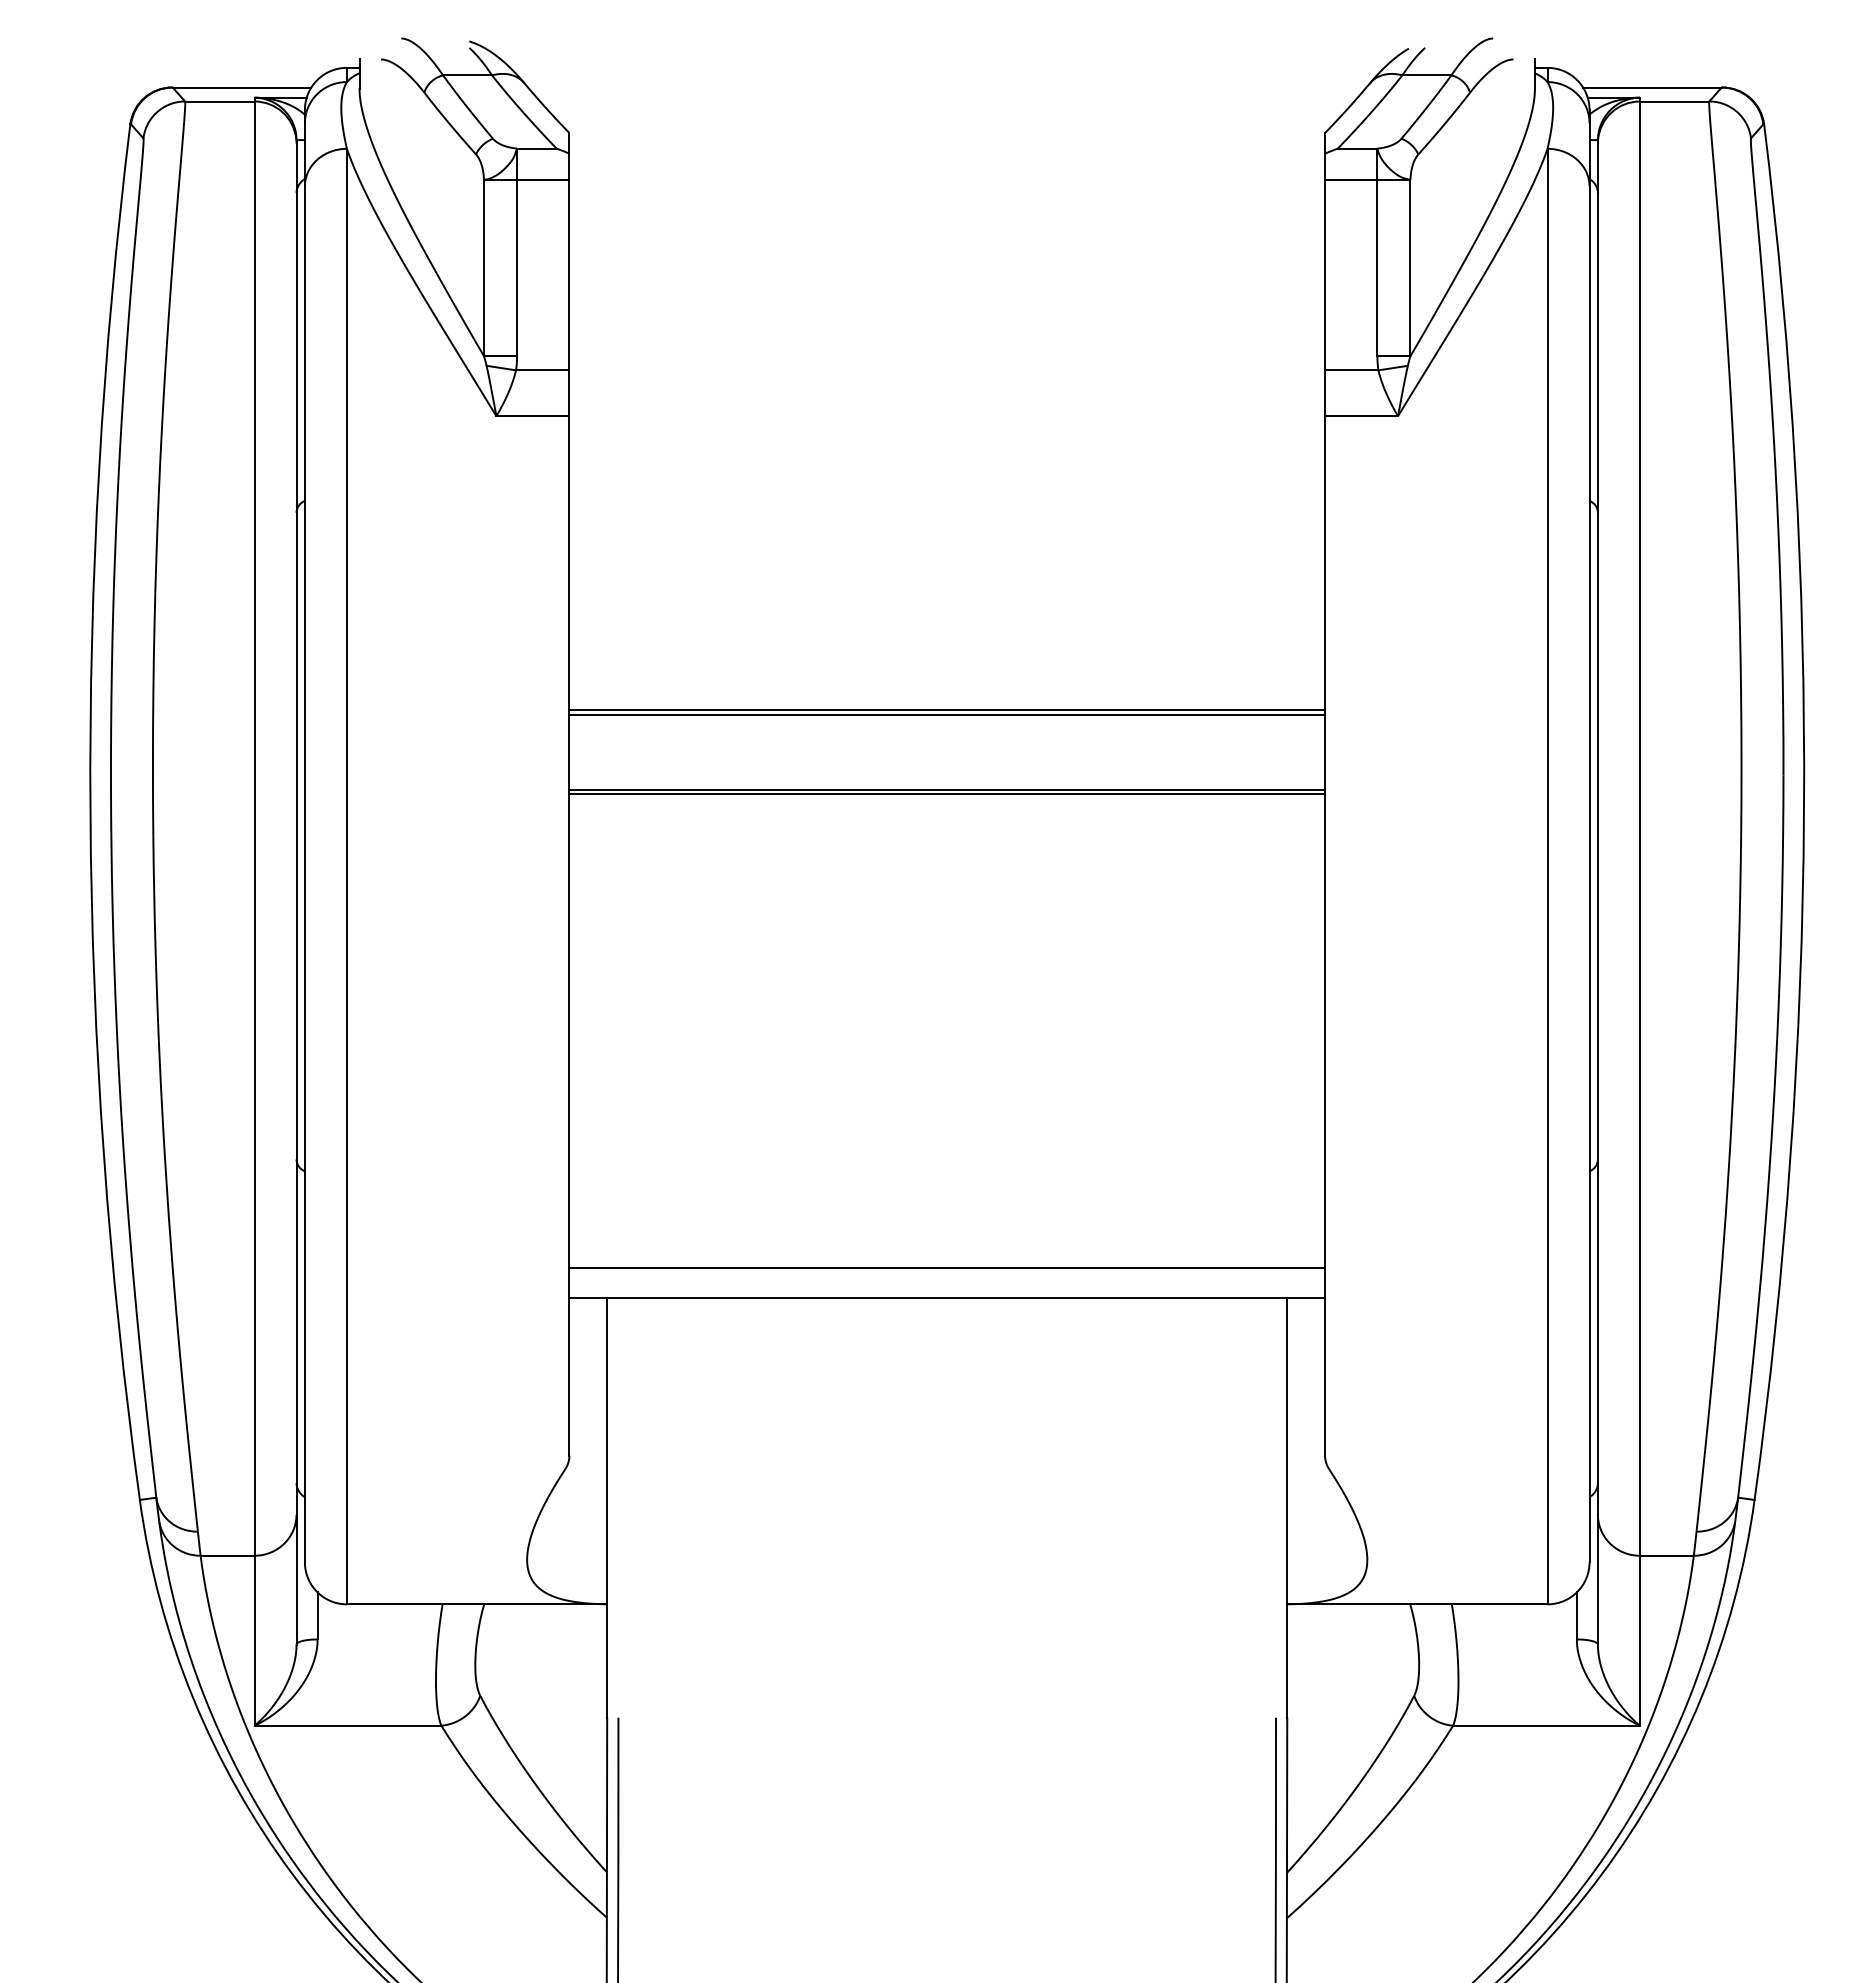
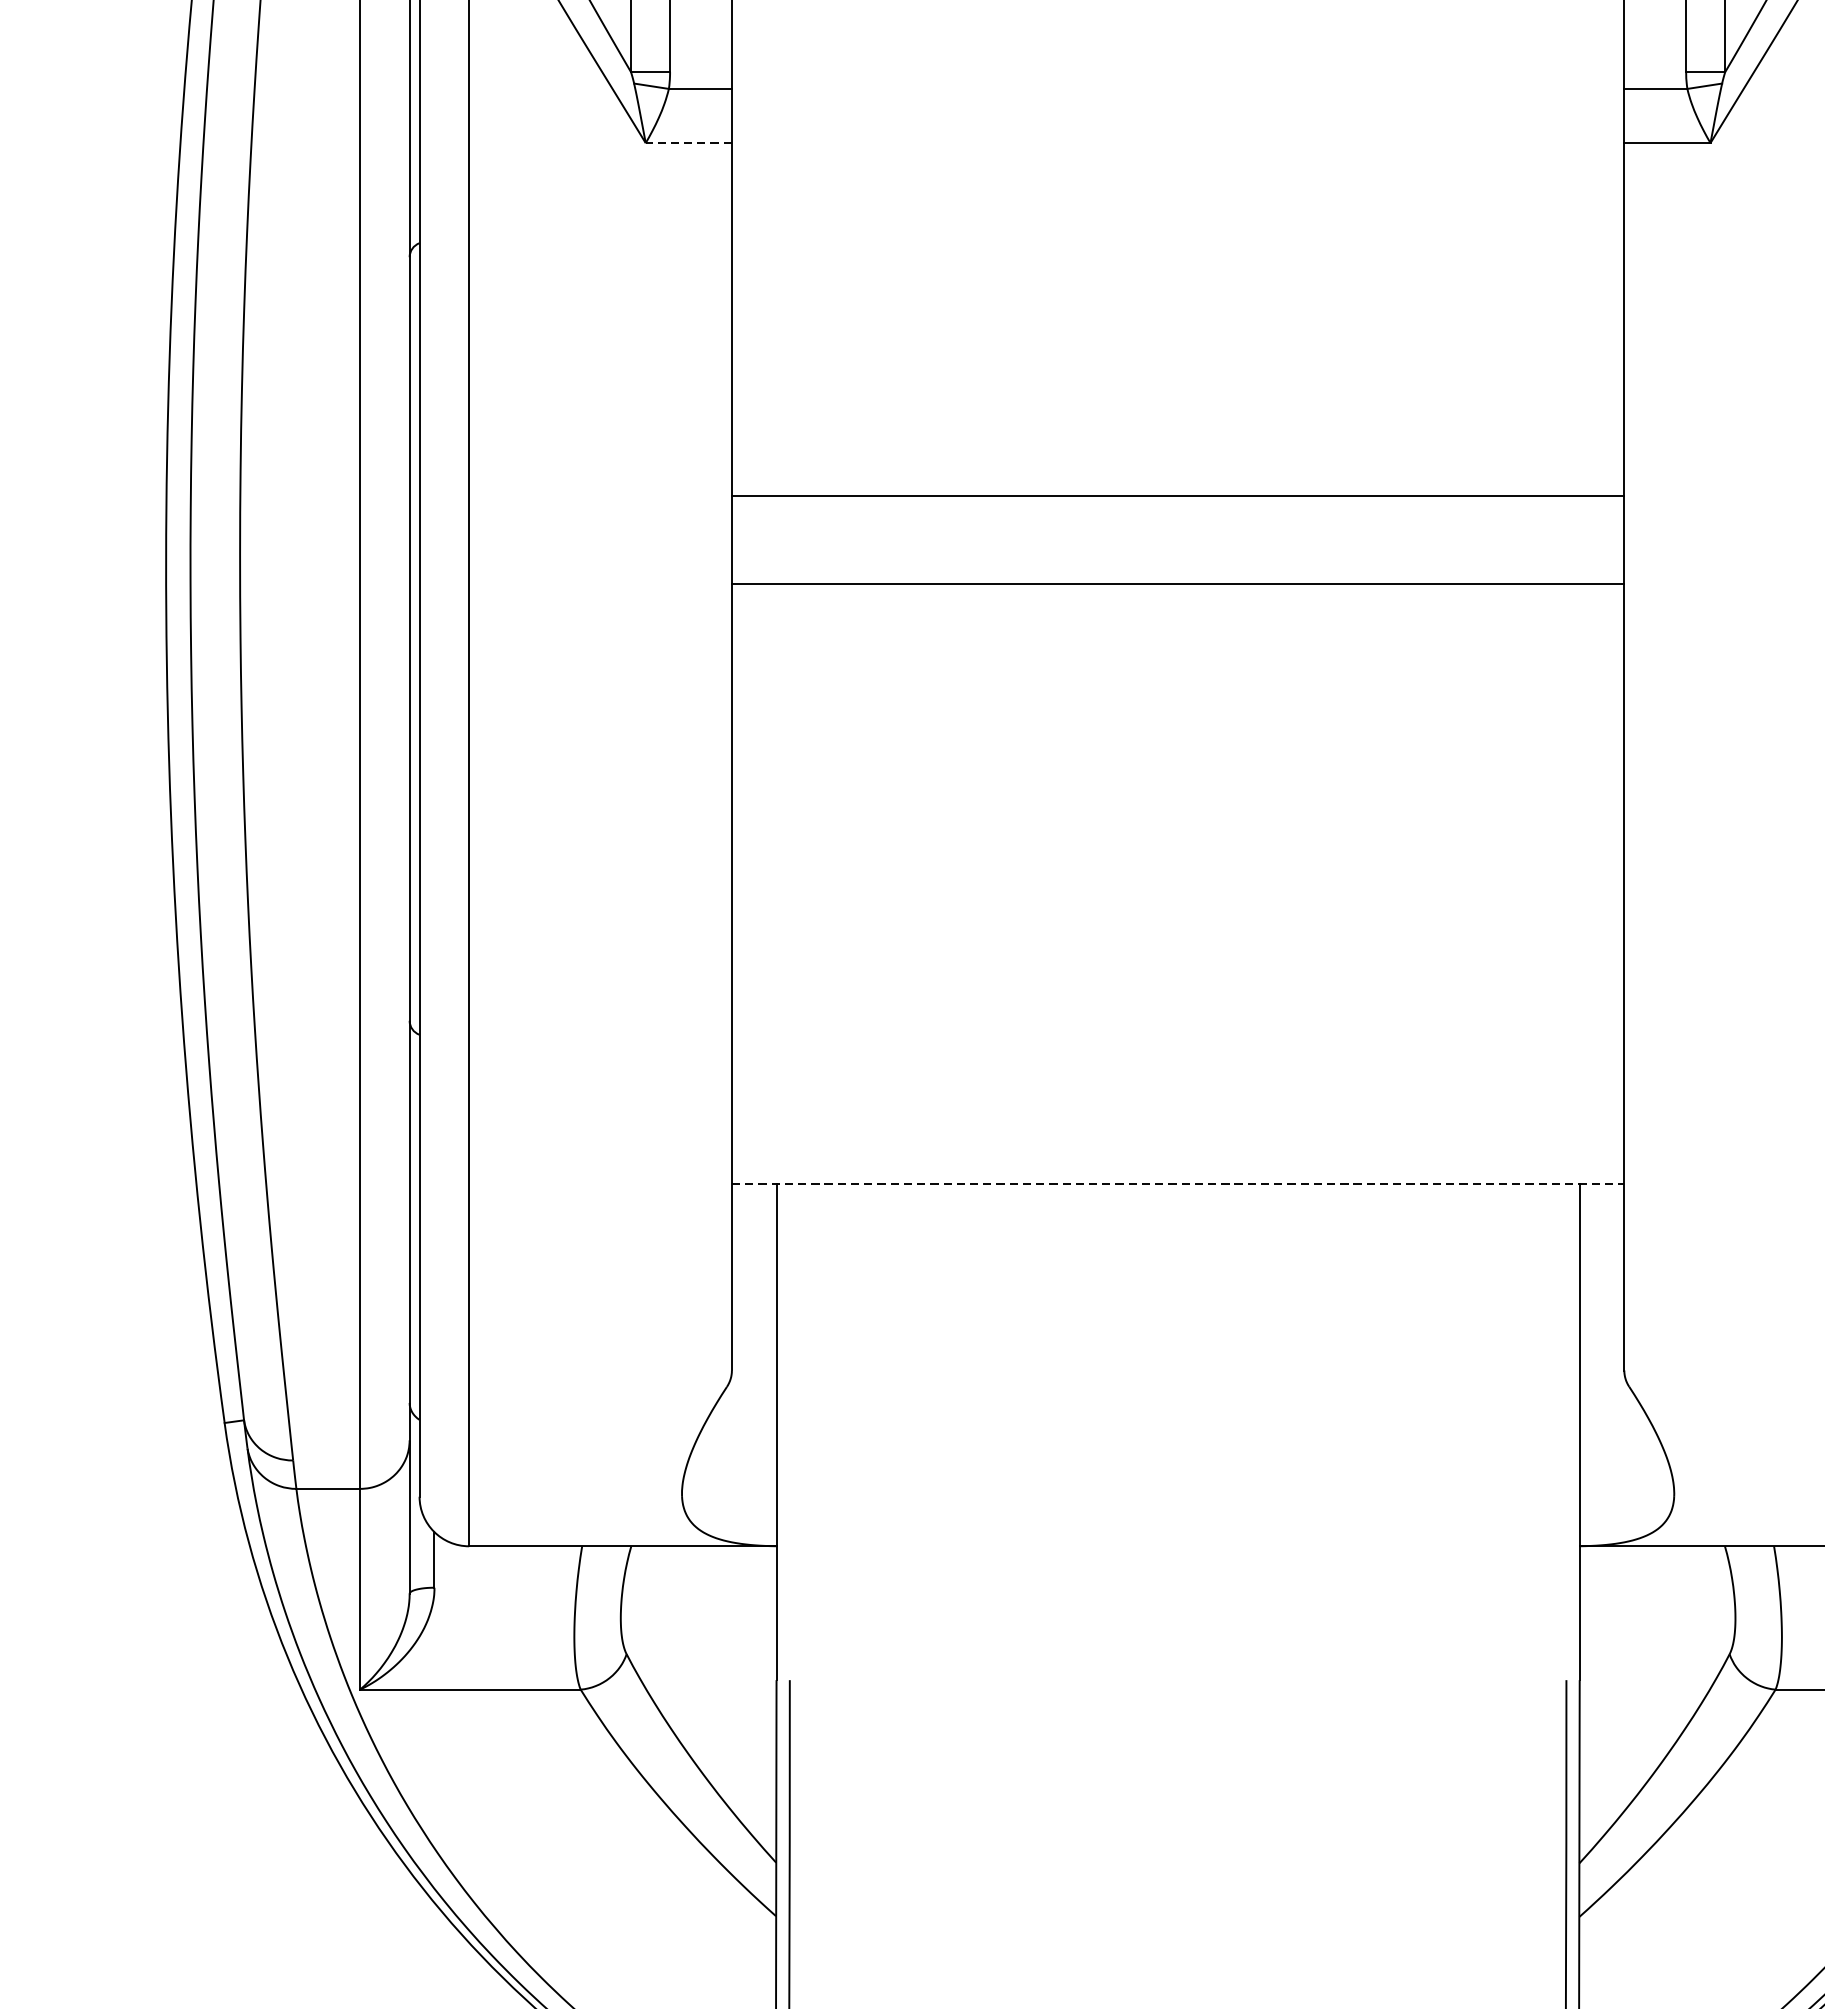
line: (532, 416) -> (688, 143), solid -> dashed
line: (947, 710) -> (1178, 490), removed
line: (947, 794) -> (1178, 589), removed
line: (947, 1267) -> (1178, 1148), removed
line: (947, 1297) -> (1178, 1183), solid -> dashed

